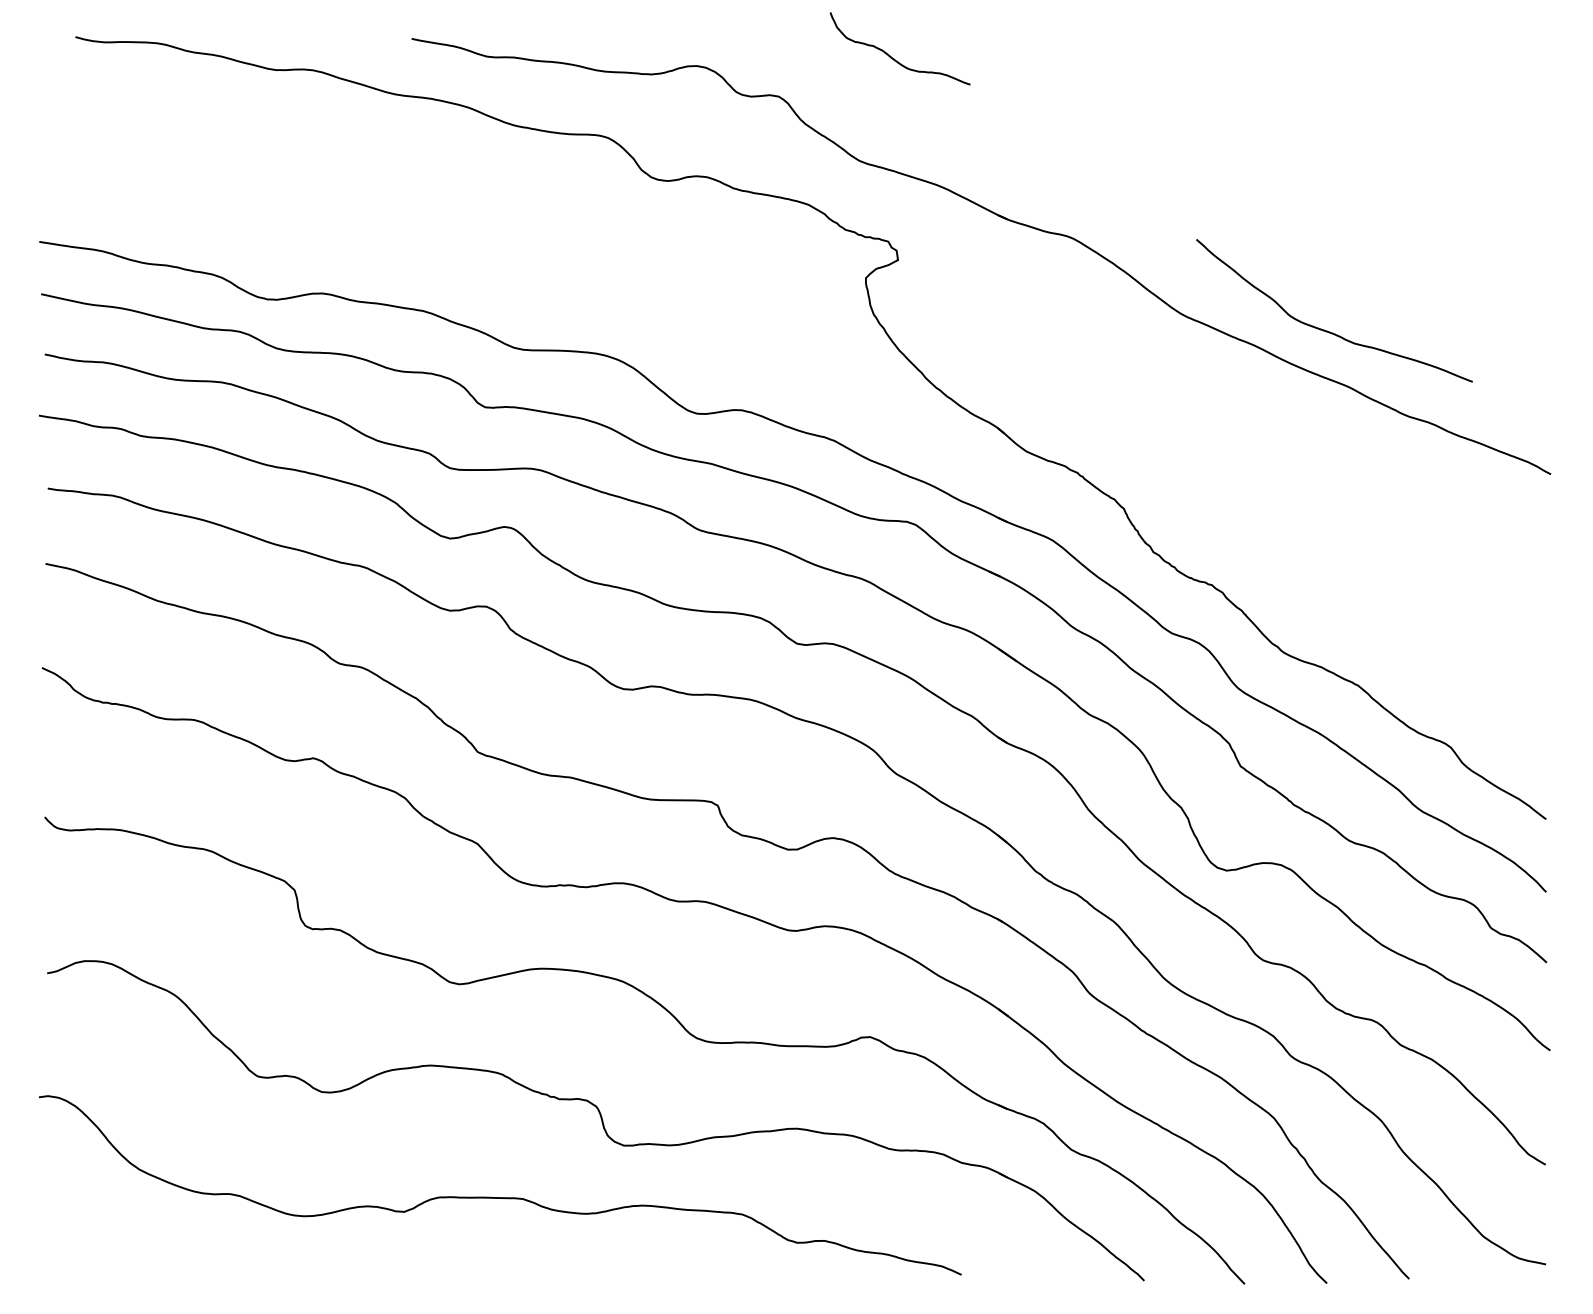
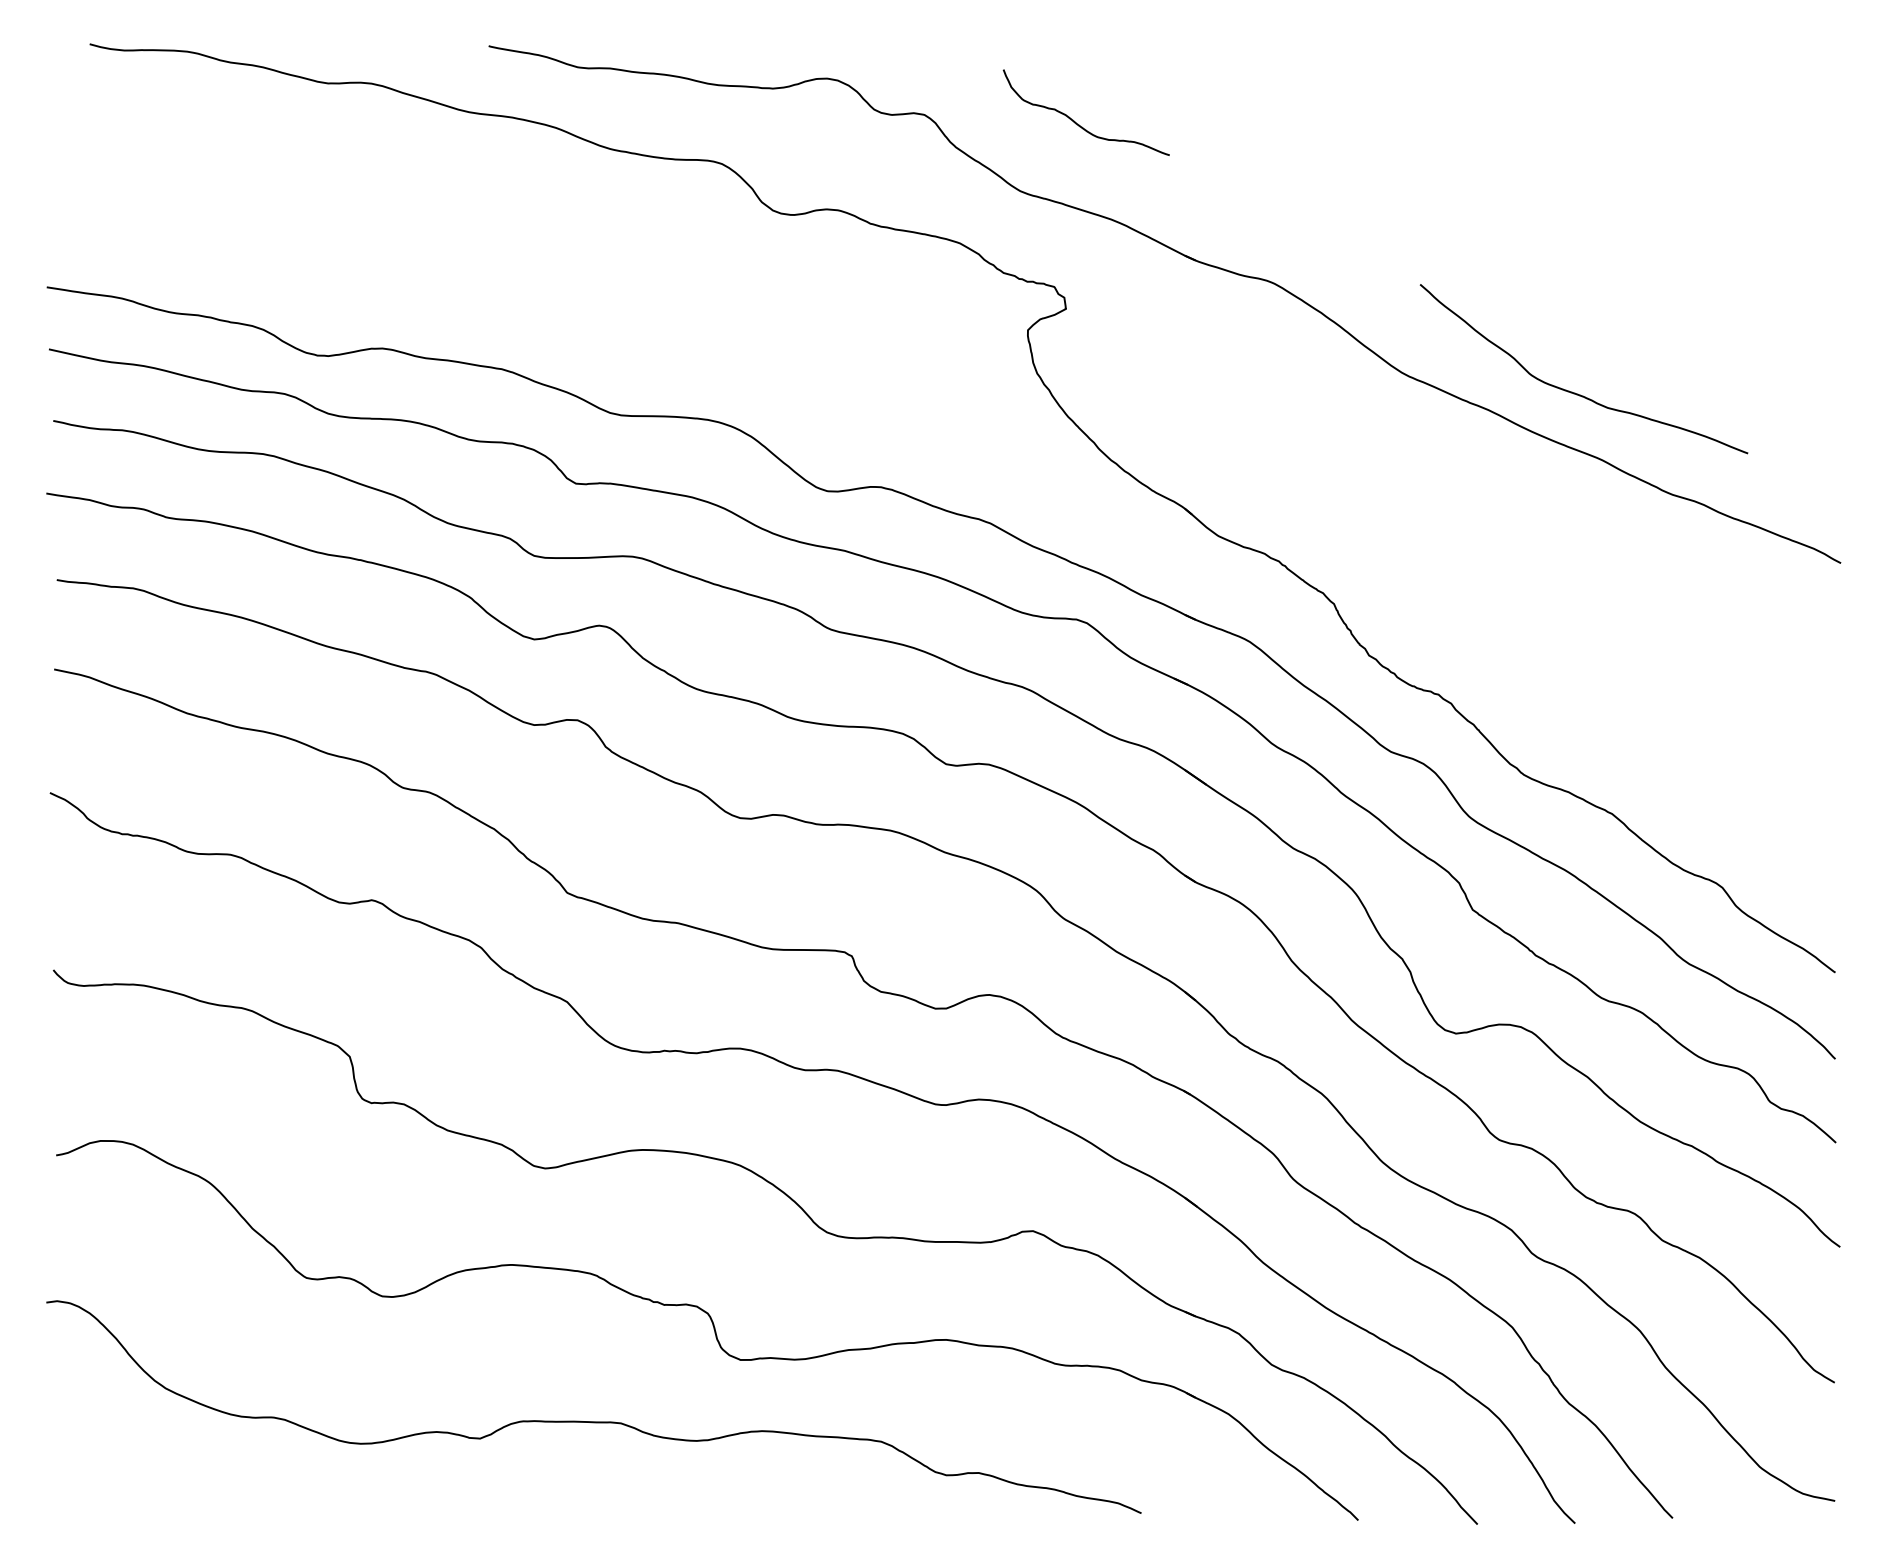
curve: (894, 58) -> (1079, 124), moved

